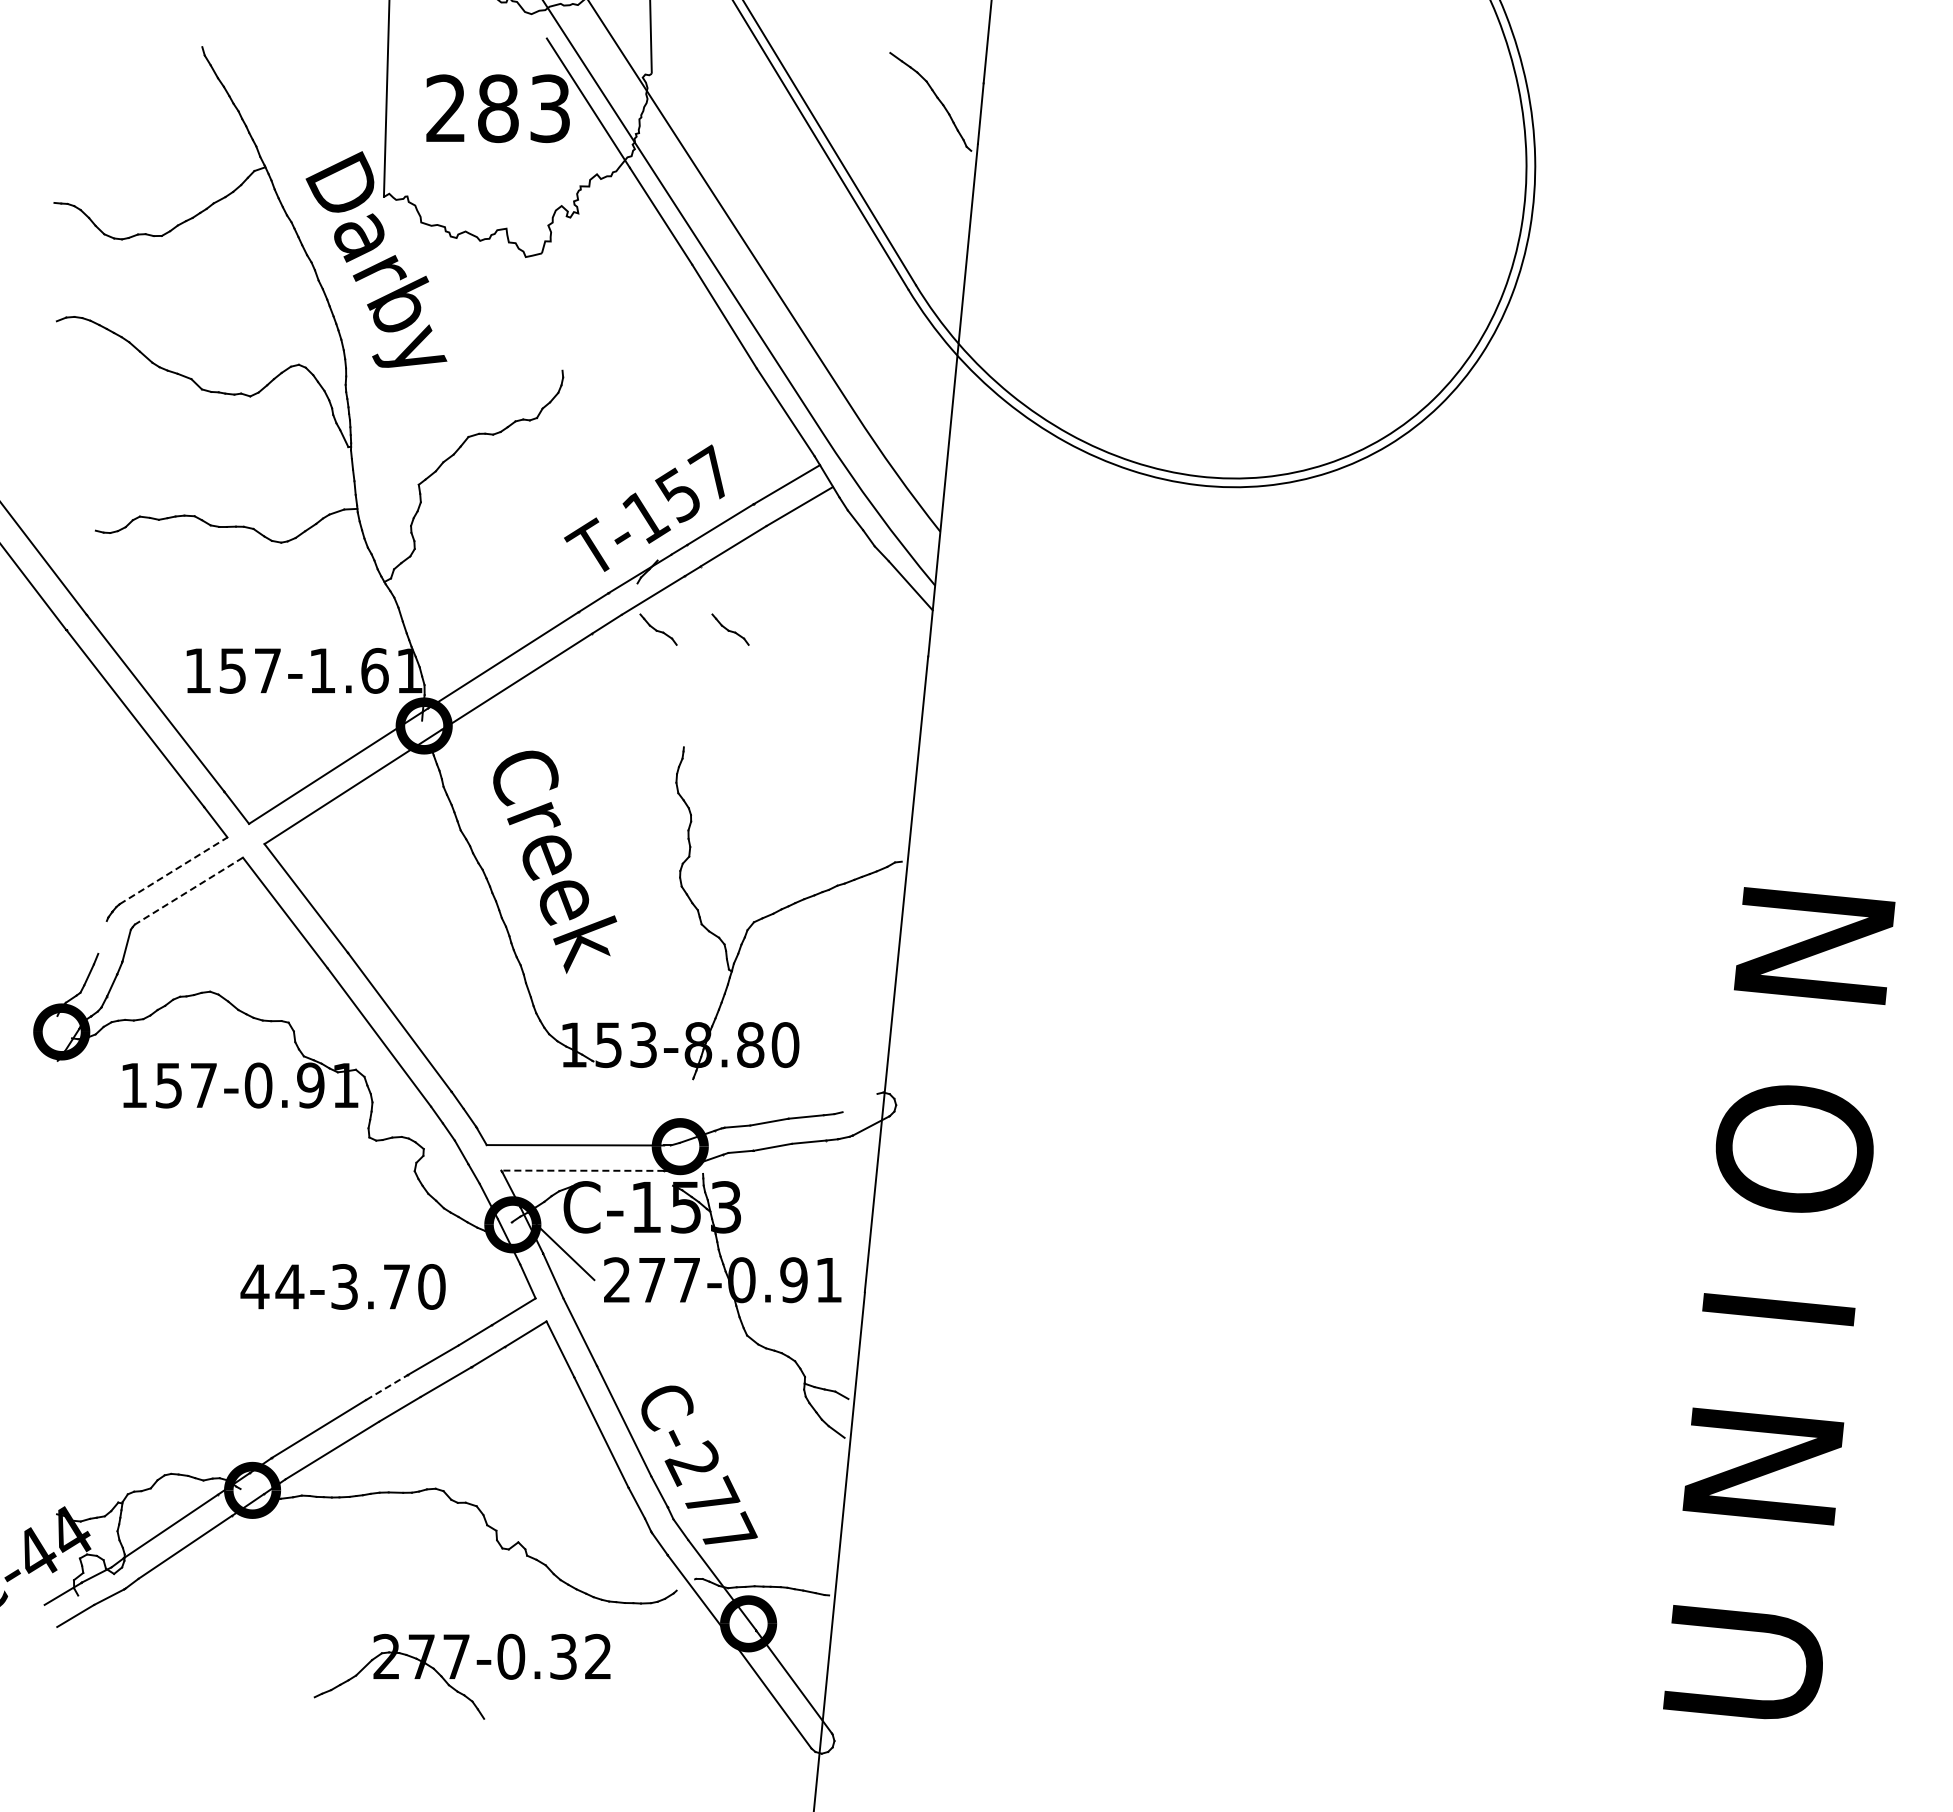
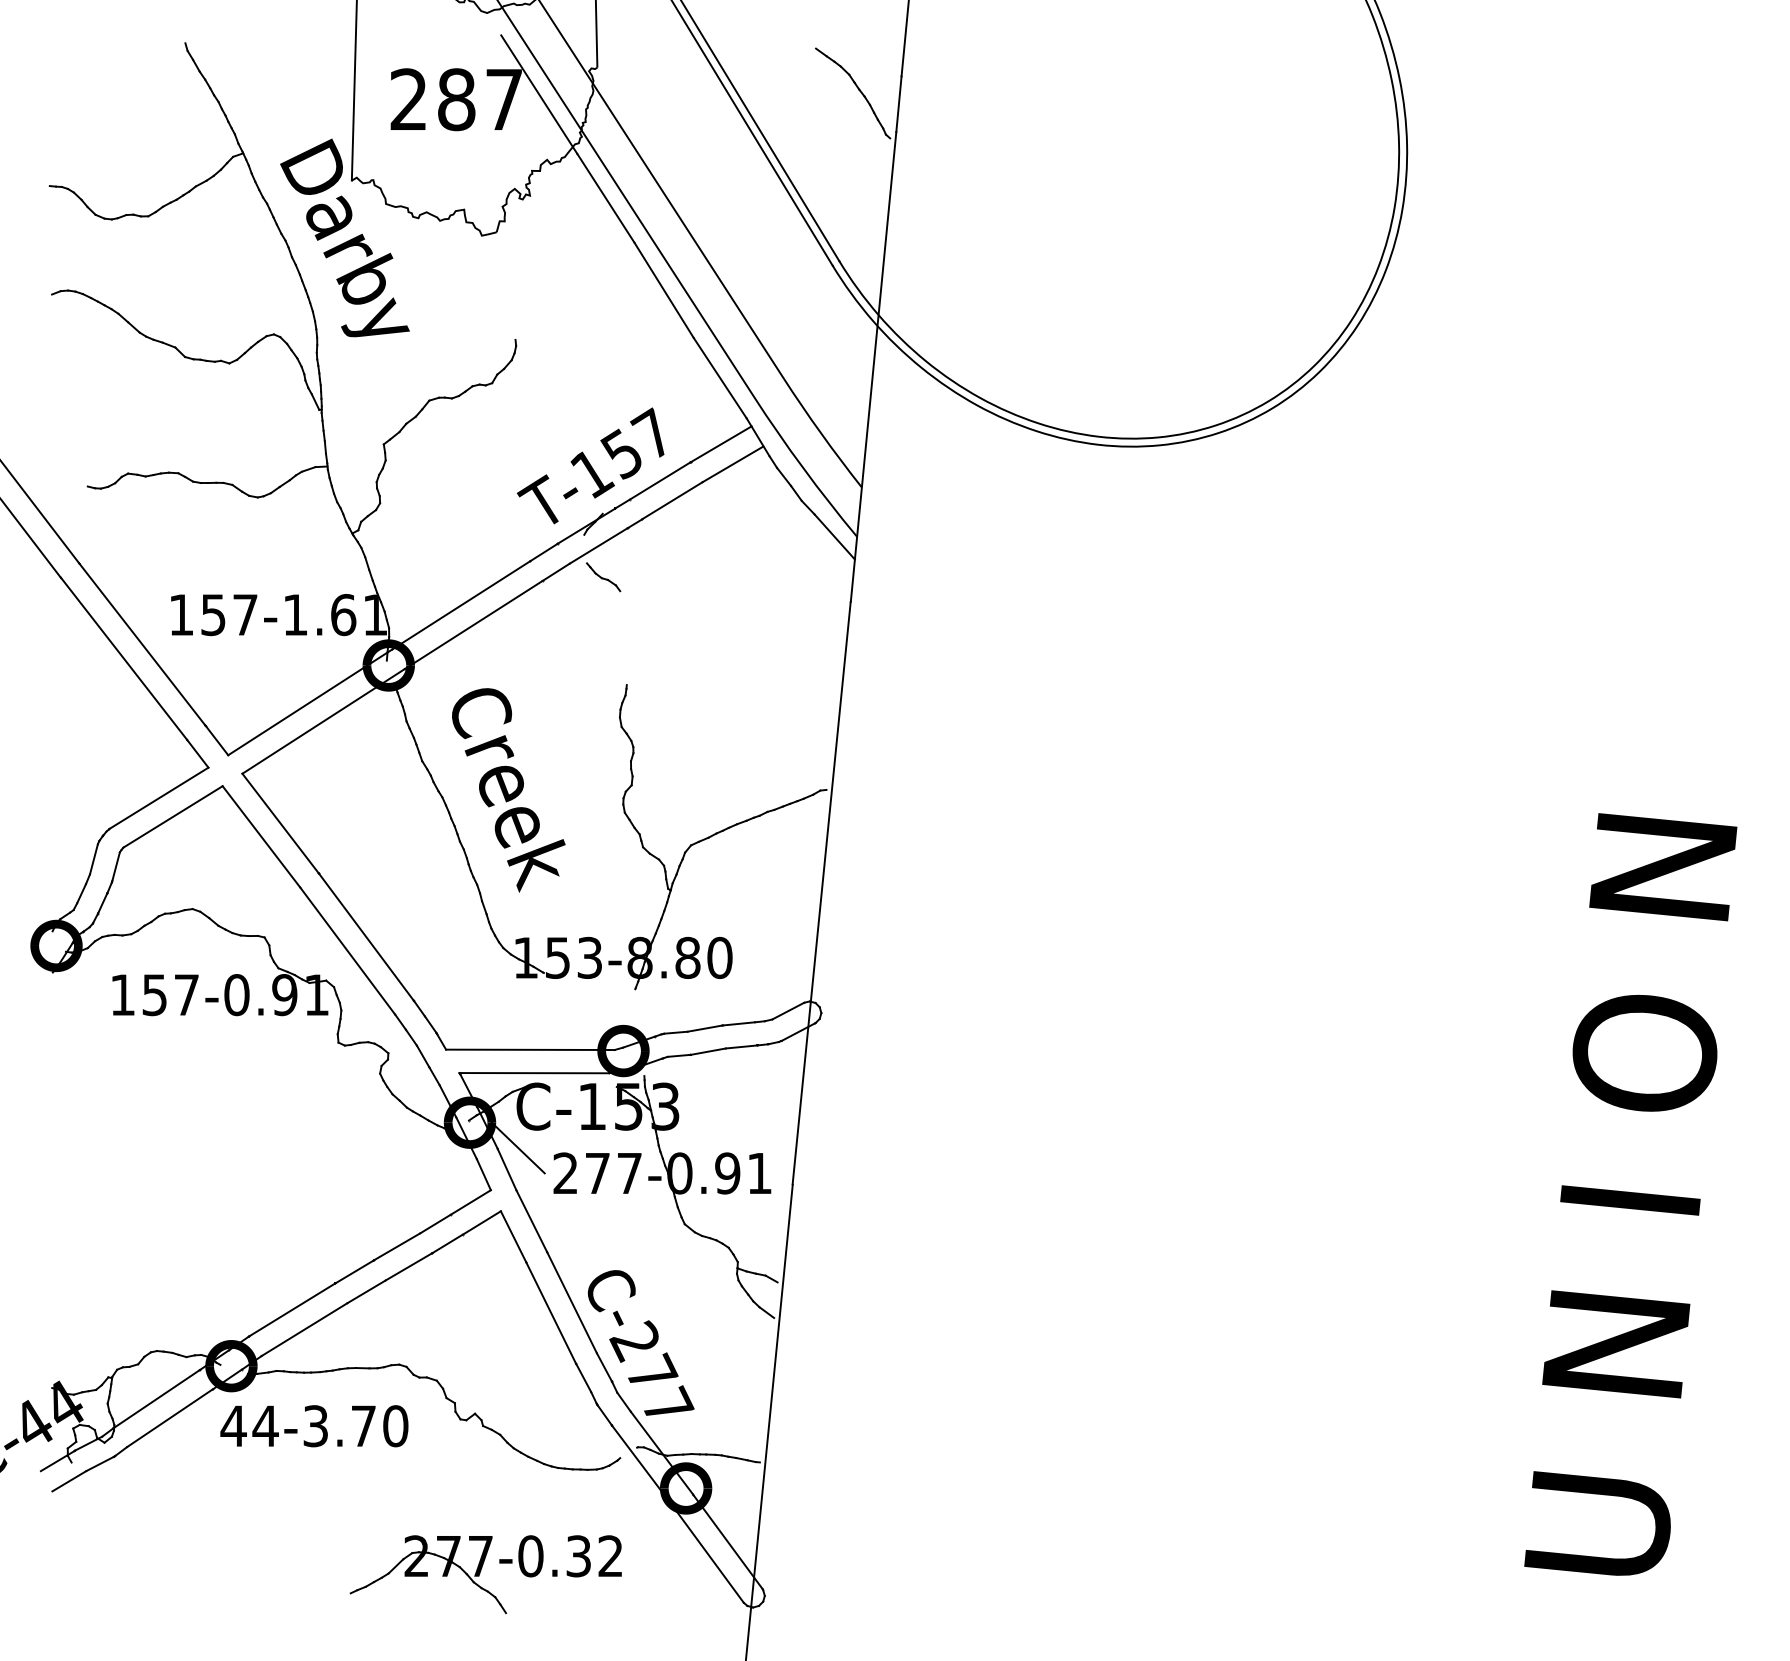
text: (549, 108) -> (503, 99), 283 -> 287
part: (730, 629) -> (669, 577), removed
line: (173, 870) -> (158, 797), dashed -> solid
line: (188, 891) -> (172, 817), dashed -> solid
line: (102, 937) -> (93, 859), added
line: (859, 1102) -> (787, 1010), added
line: (582, 1170) -> (533, 1072), dashed -> solid
text: (342, 1286) -> (313, 1425), moved
line: (387, 1387) -> (355, 1271), dashed -> solid
part: (461, 1676) -> (485, 1574), moved

